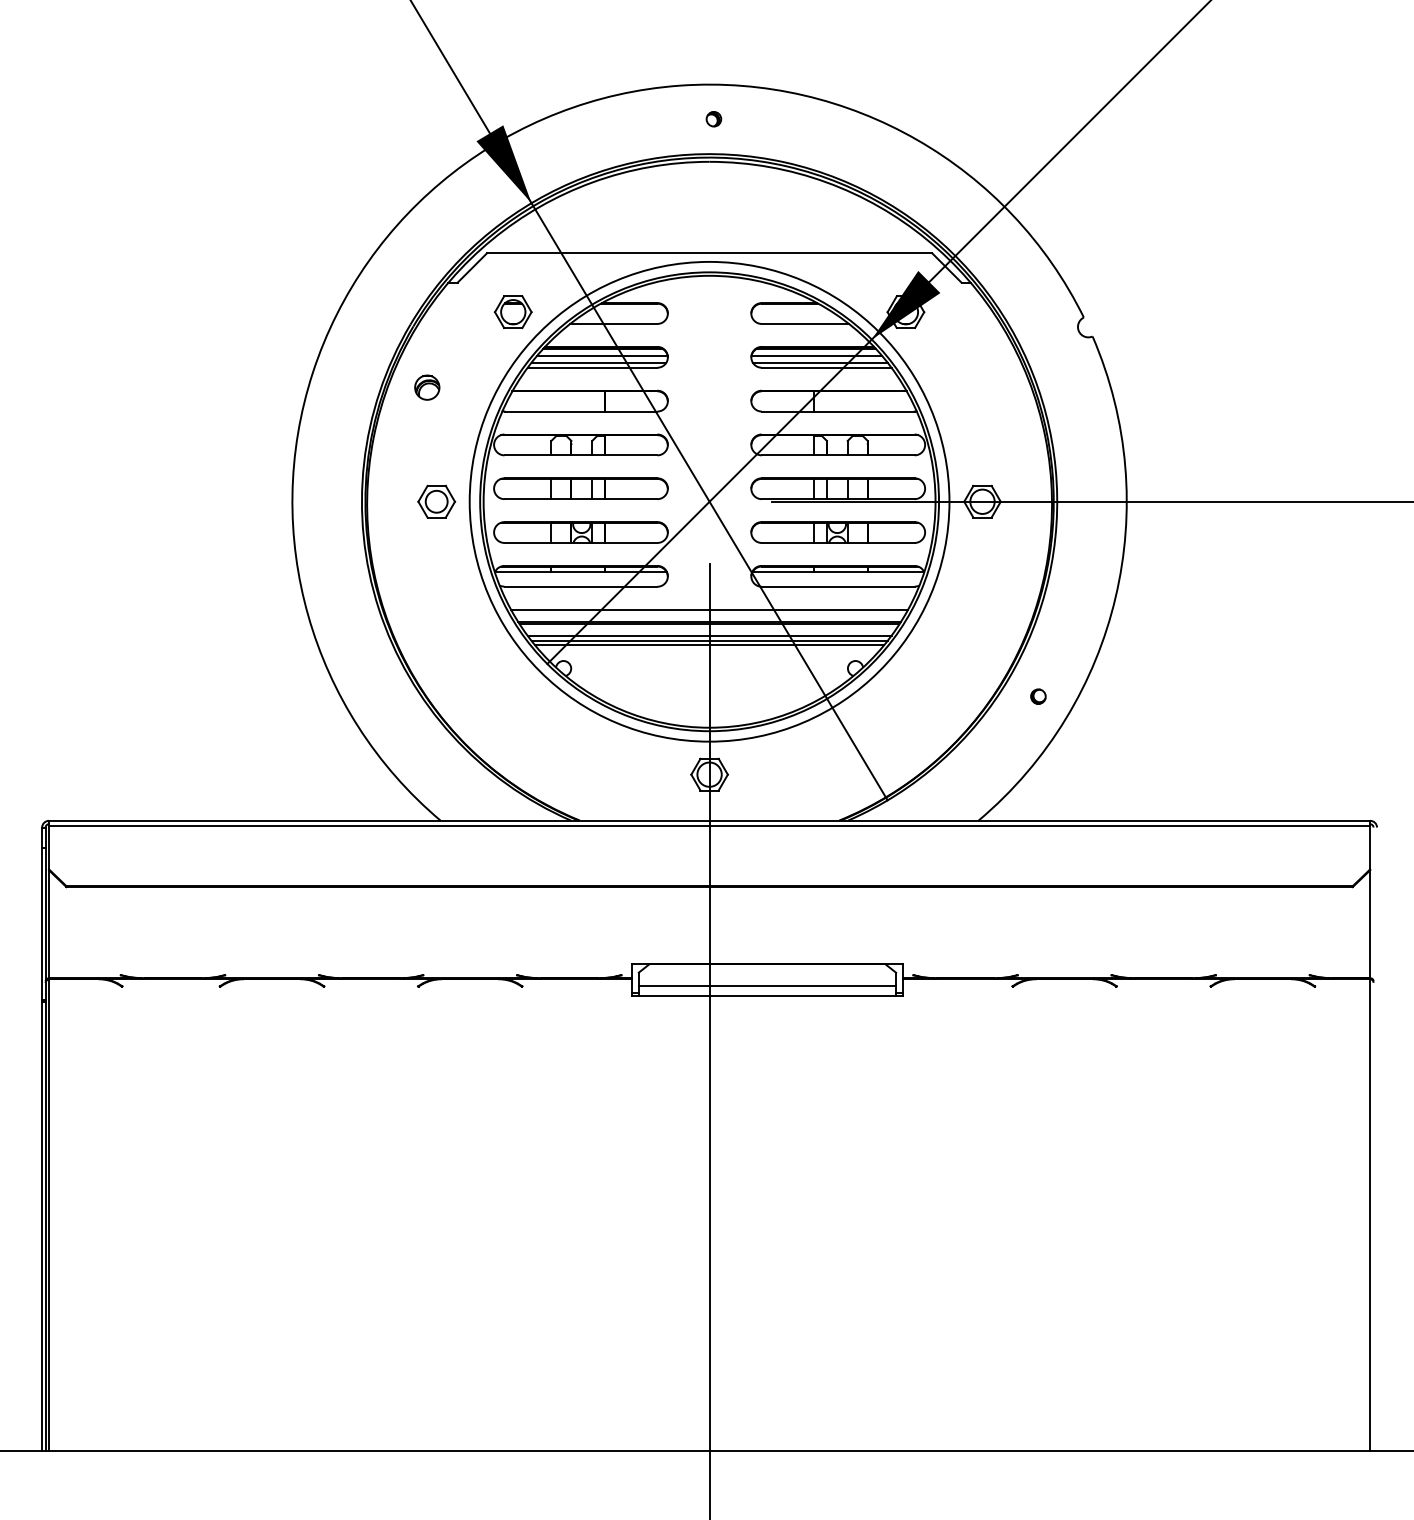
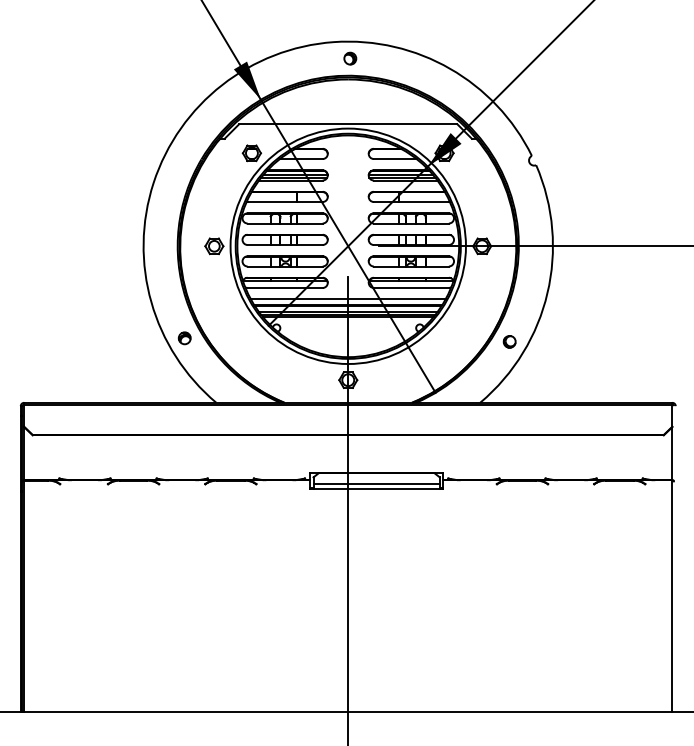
part: (714, 119) -> (350, 58), size x1.67
part: (426, 388) -> (184, 338), moved
part: (1038, 695) -> (509, 341), size x1.67

